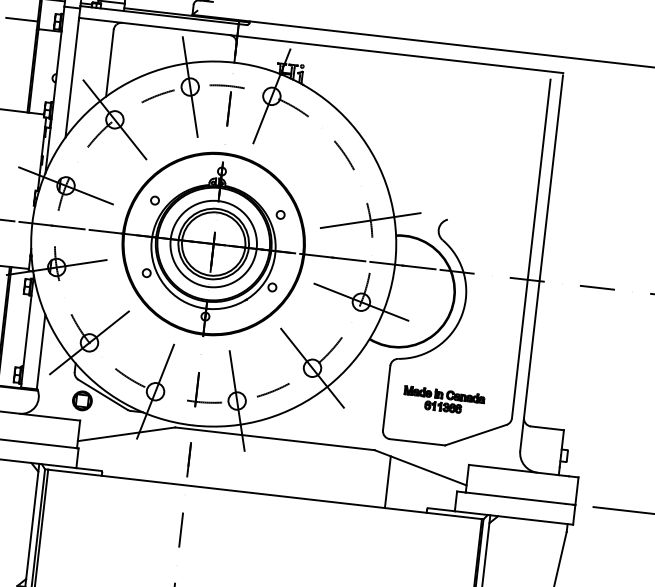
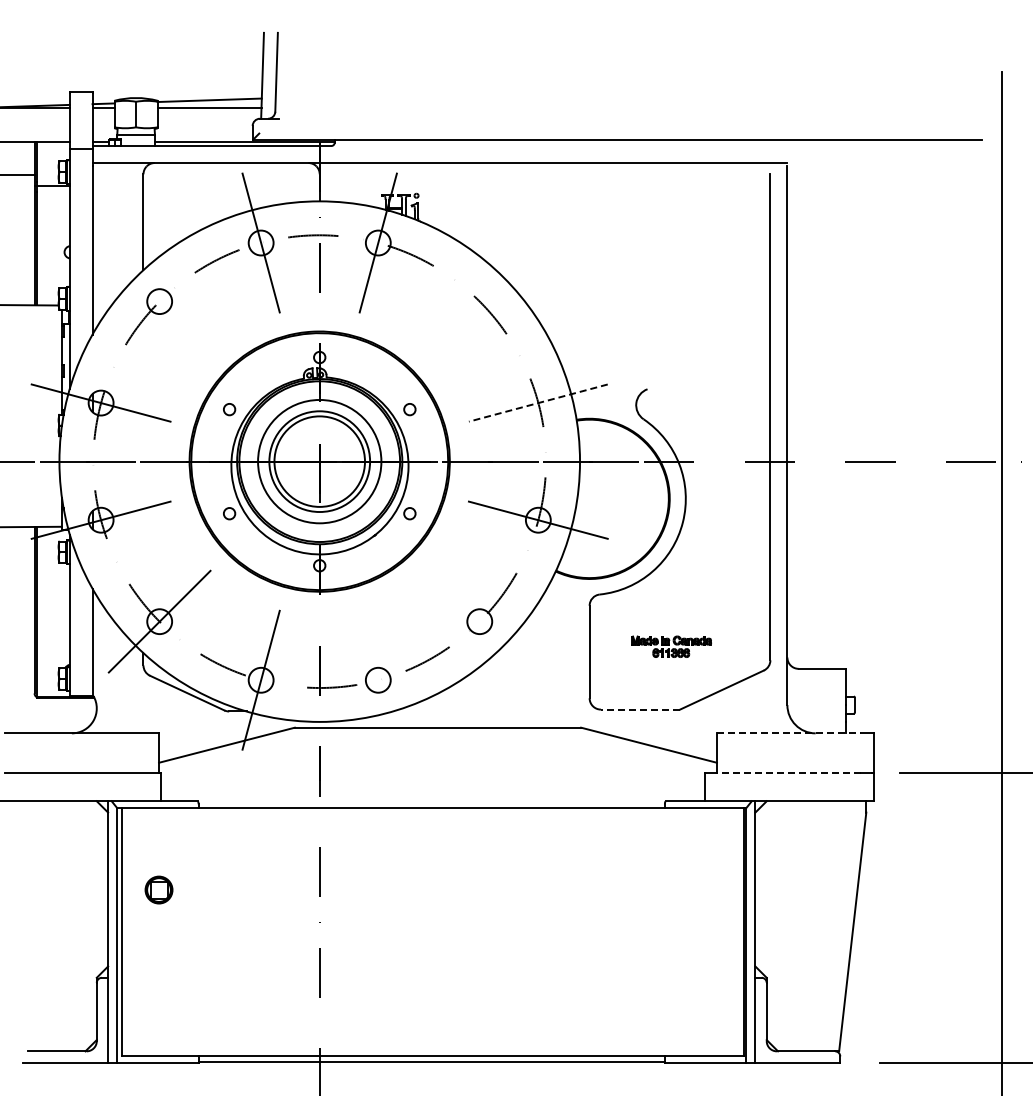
line: (114, 119) -> (159, 301), removed
line: (370, 220) -> (538, 403), solid -> dashed
line: (312, 368) -> (479, 621), removed
part: (82, 400) -> (158, 889), moved
line: (236, 400) -> (377, 679), removed
part: (444, 400) -> (671, 646), size x0.7
line: (417, 442) -> (640, 709), solid -> dashed
line: (518, 470) -> (788, 733), solid -> dashed
line: (387, 481) -> (604, 770), removed
line: (515, 497) -> (788, 772), solid -> dashed

